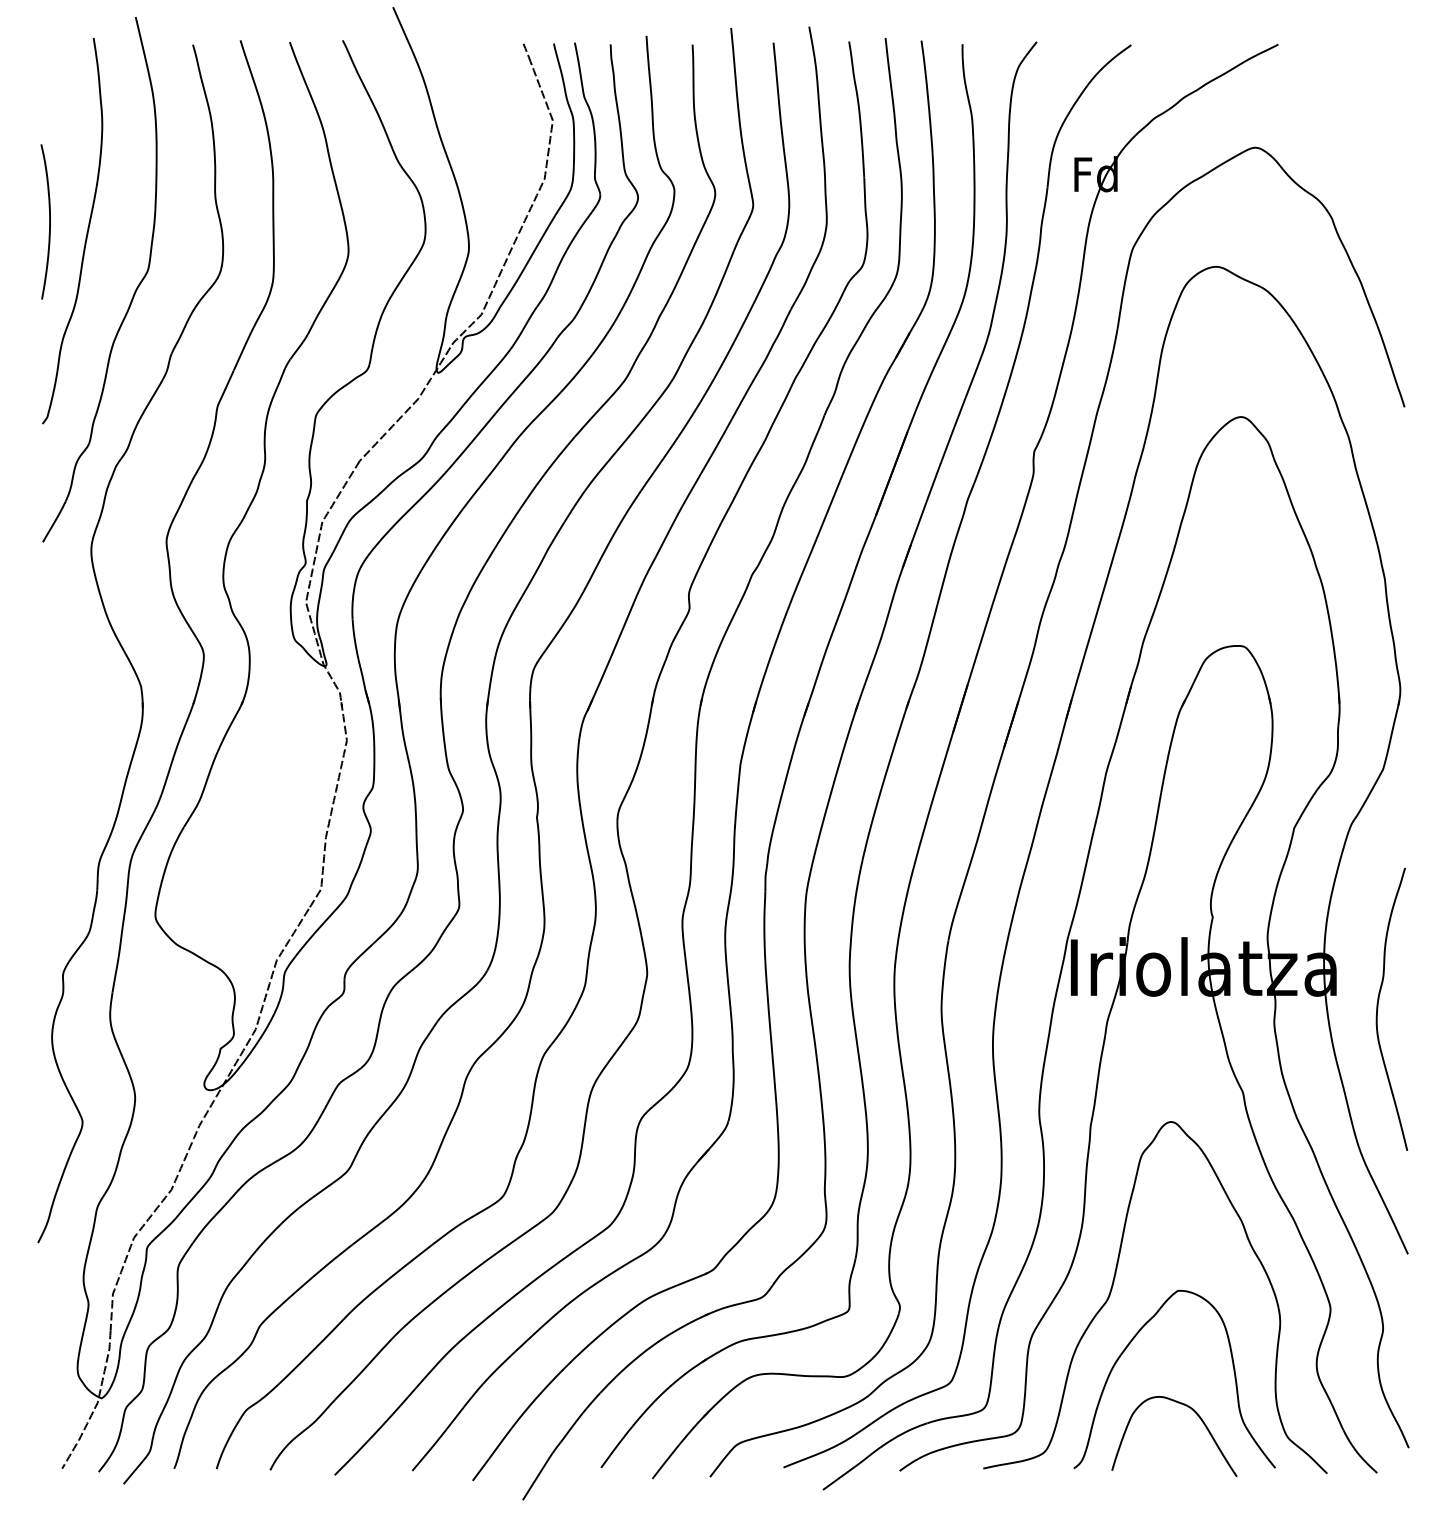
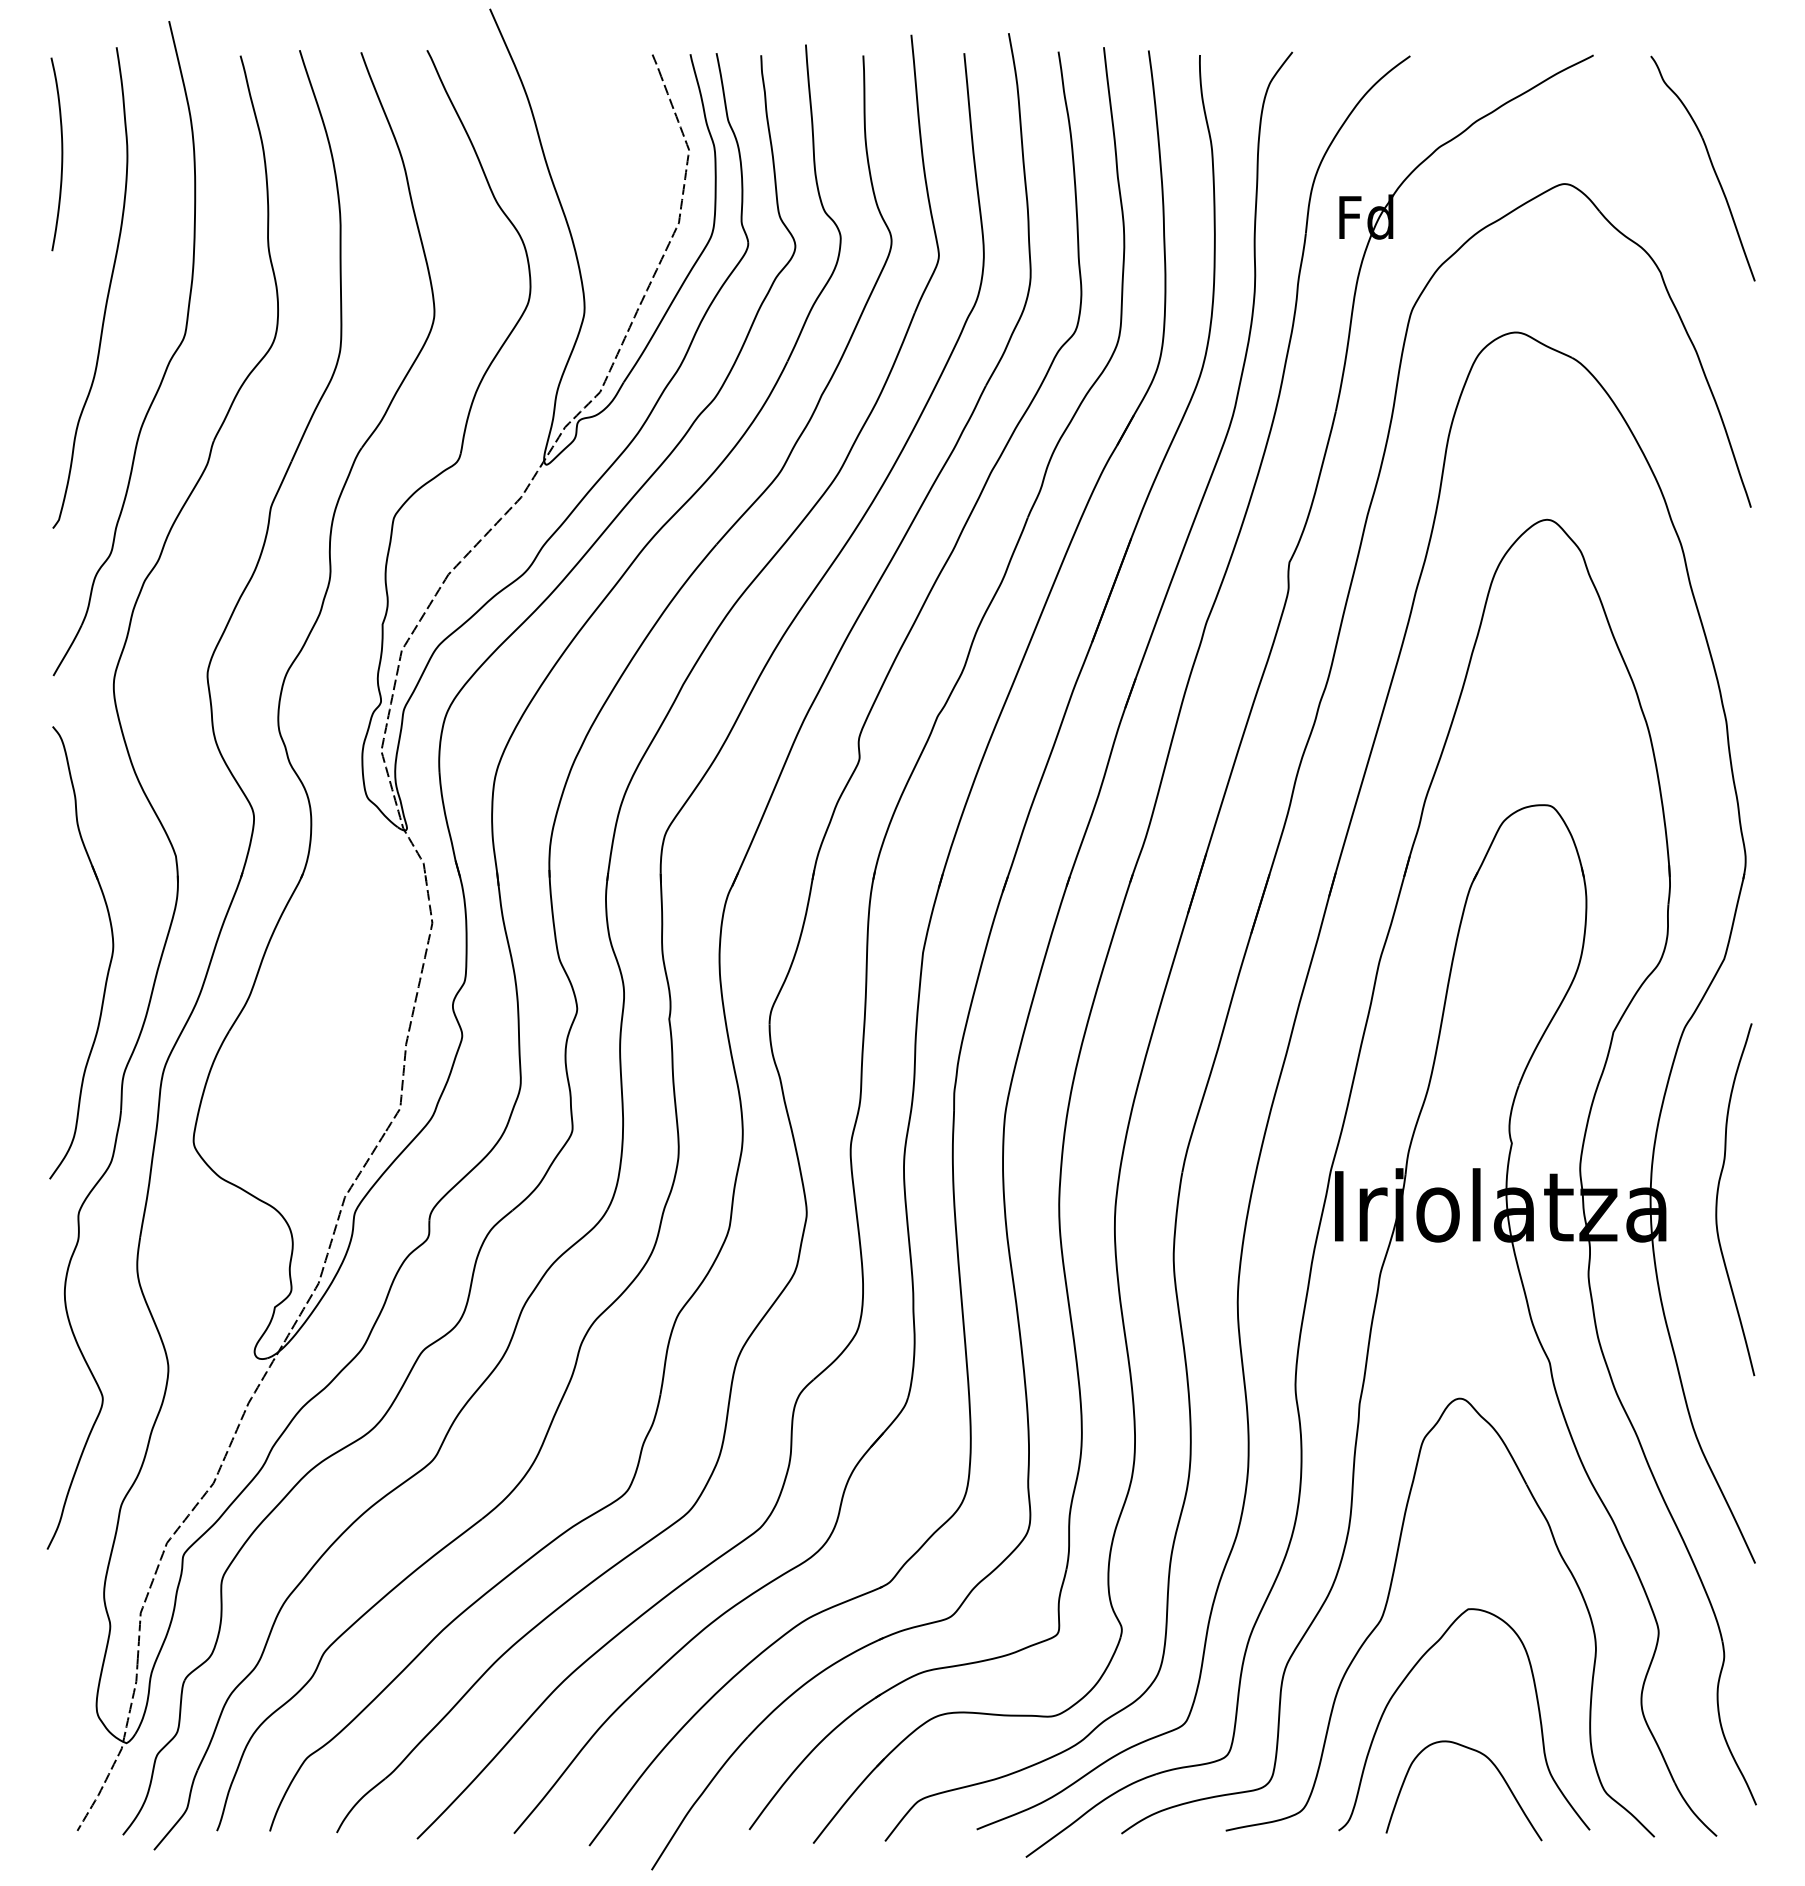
part: (1372, 132) -> (1710, 165), added
curve: (49, 221) -> (61, 153), moved
part: (88, 768) -> (110, 957), added
curve: (1378, 1008) -> (1718, 1198), moved

